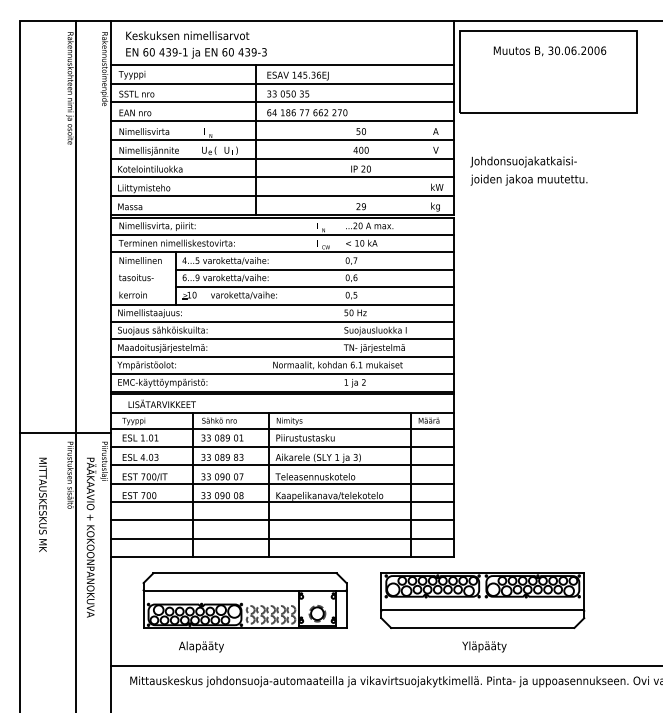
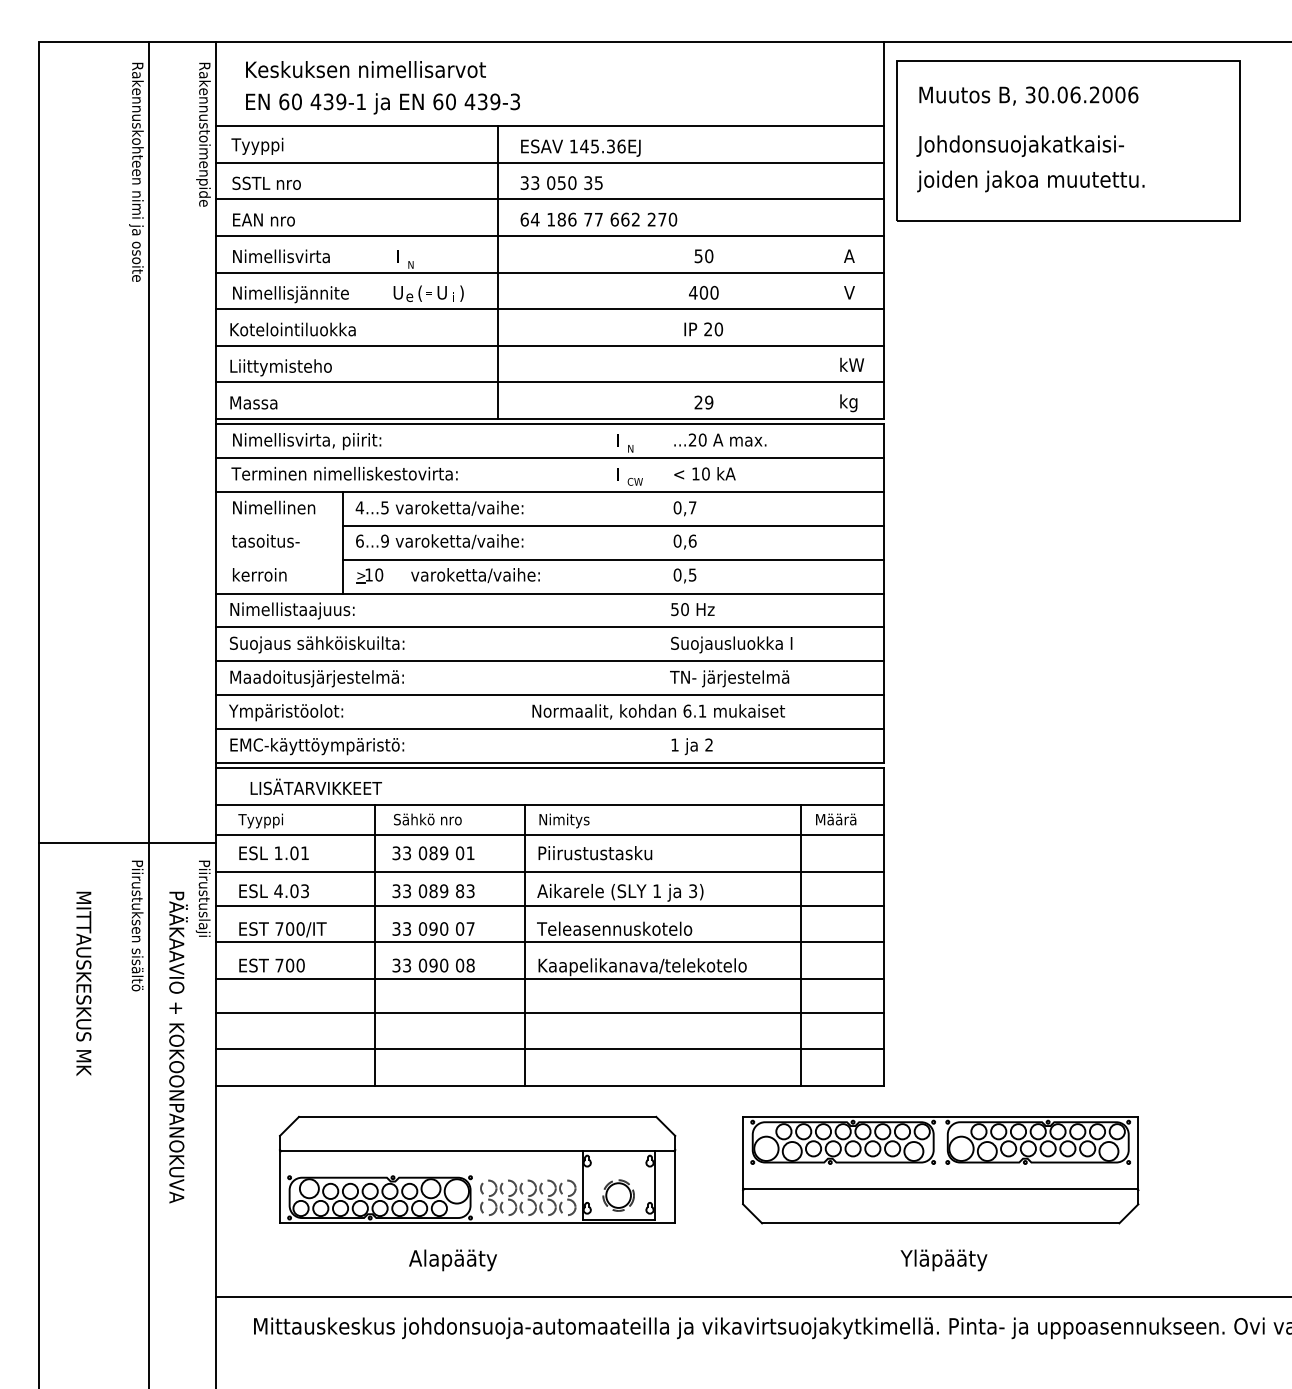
text: (549, 51) -> (1027, 96), moved
text: (528, 170) -> (1029, 162), moved
text: (201, 646) -> (453, 1259), moved

